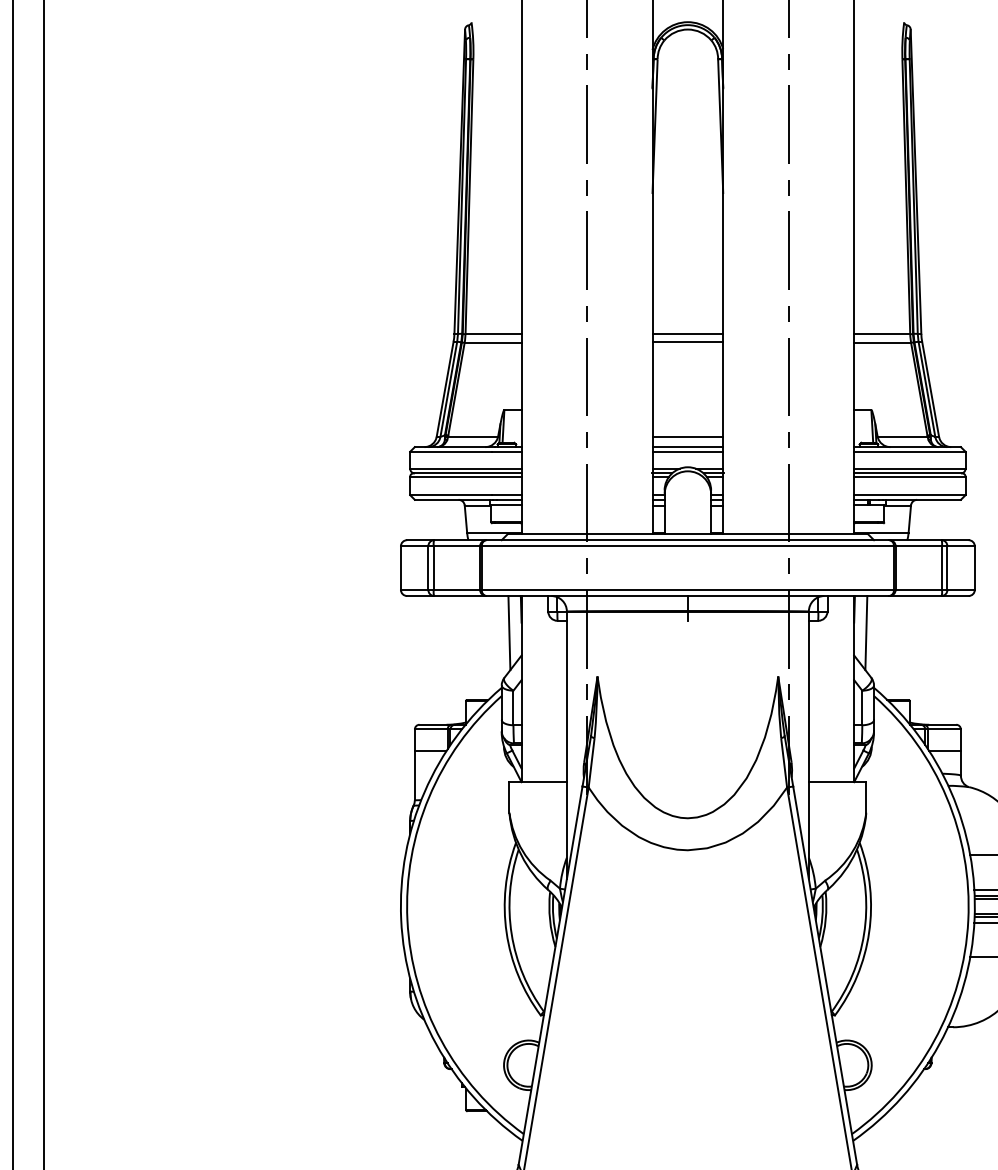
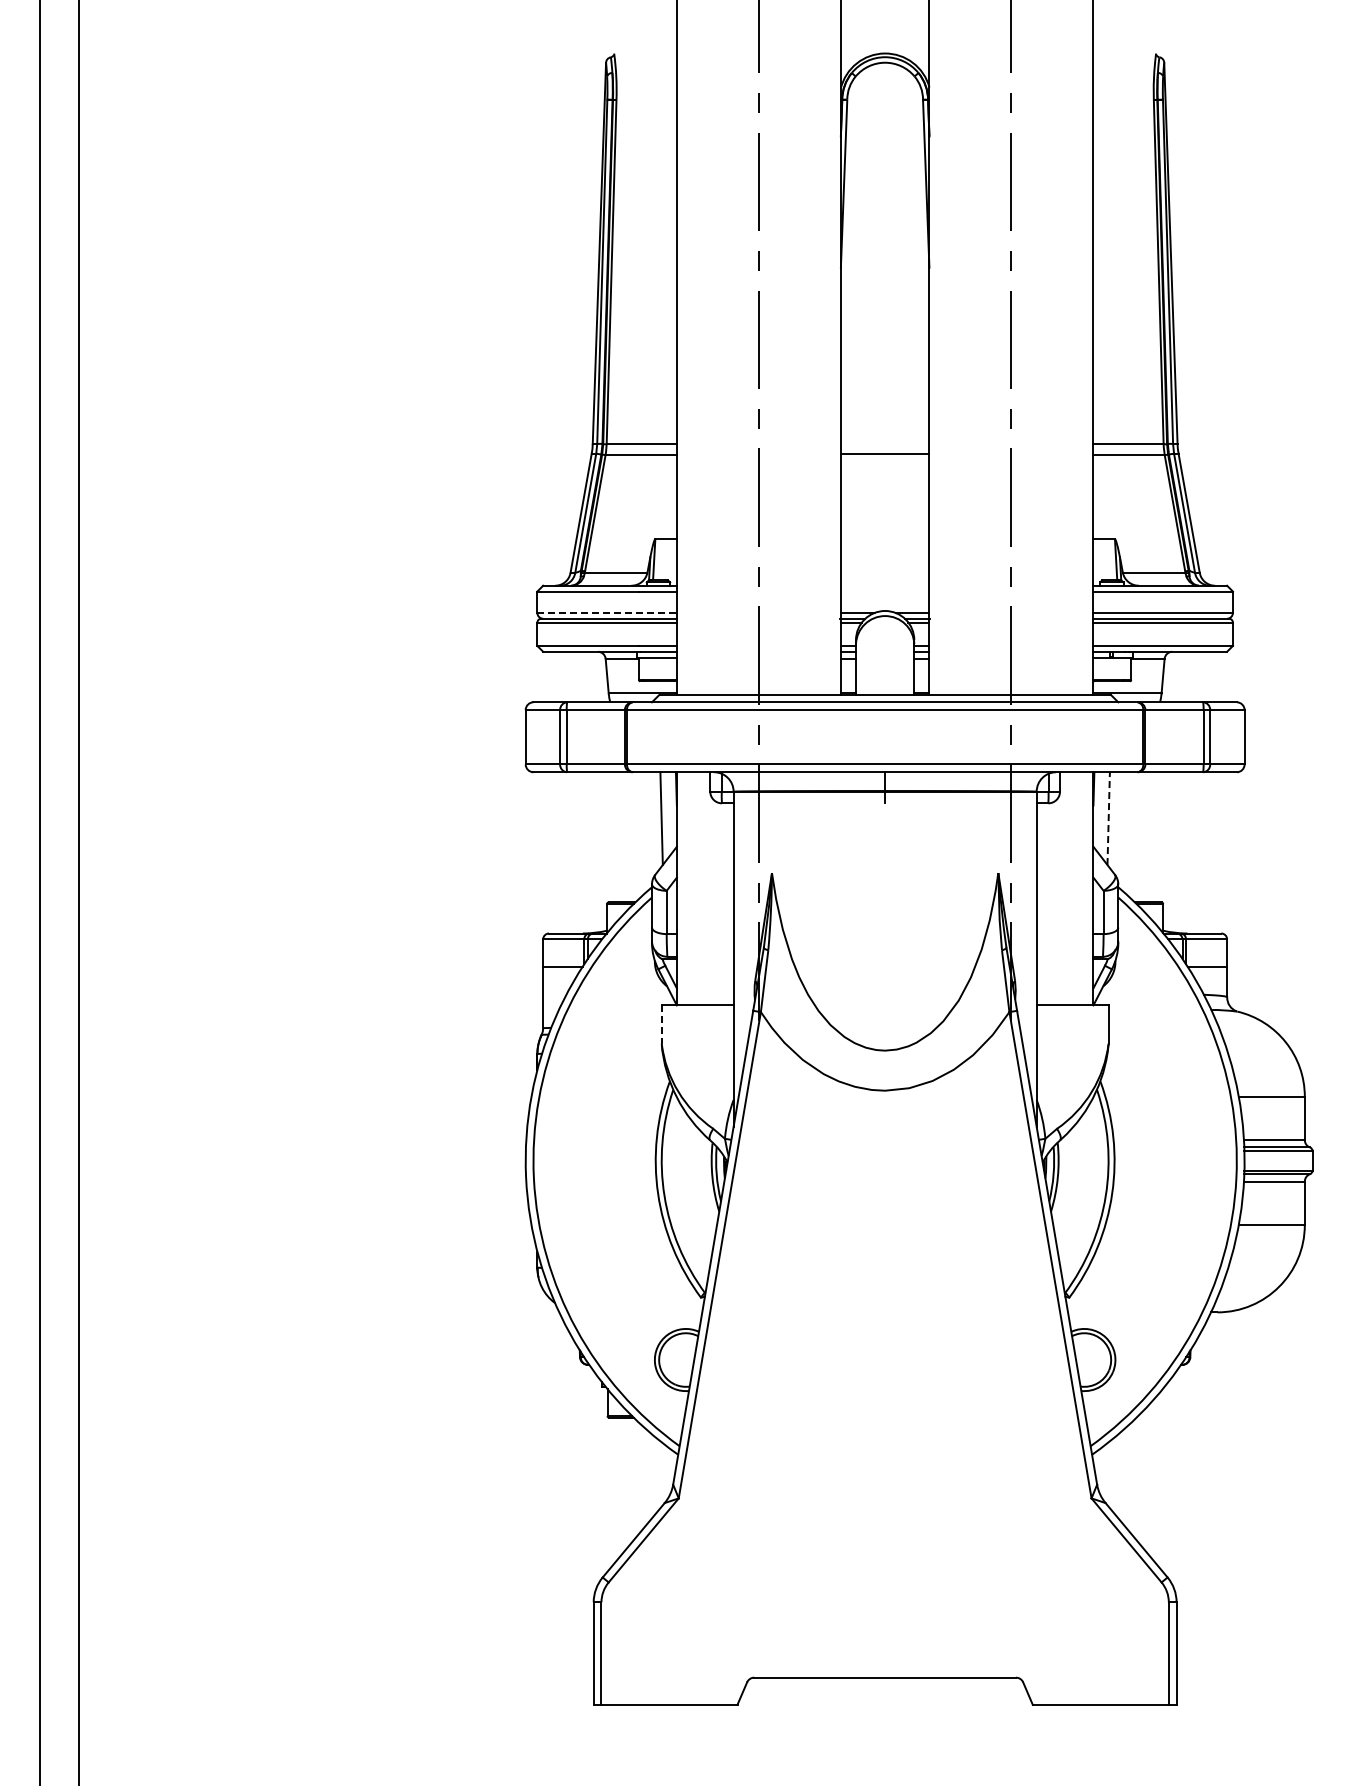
line: (687, 333) -> (884, 443), removed
line: (687, 436) -> (884, 572), removed
line: (687, 446) -> (884, 585), removed
line: (687, 451) -> (884, 591), removed
line: (466, 468) -> (607, 612), solid -> dashed
line: (866, 632) -> (1108, 818), solid -> dashed
line: (509, 798) -> (661, 1025), solid -> dashed

